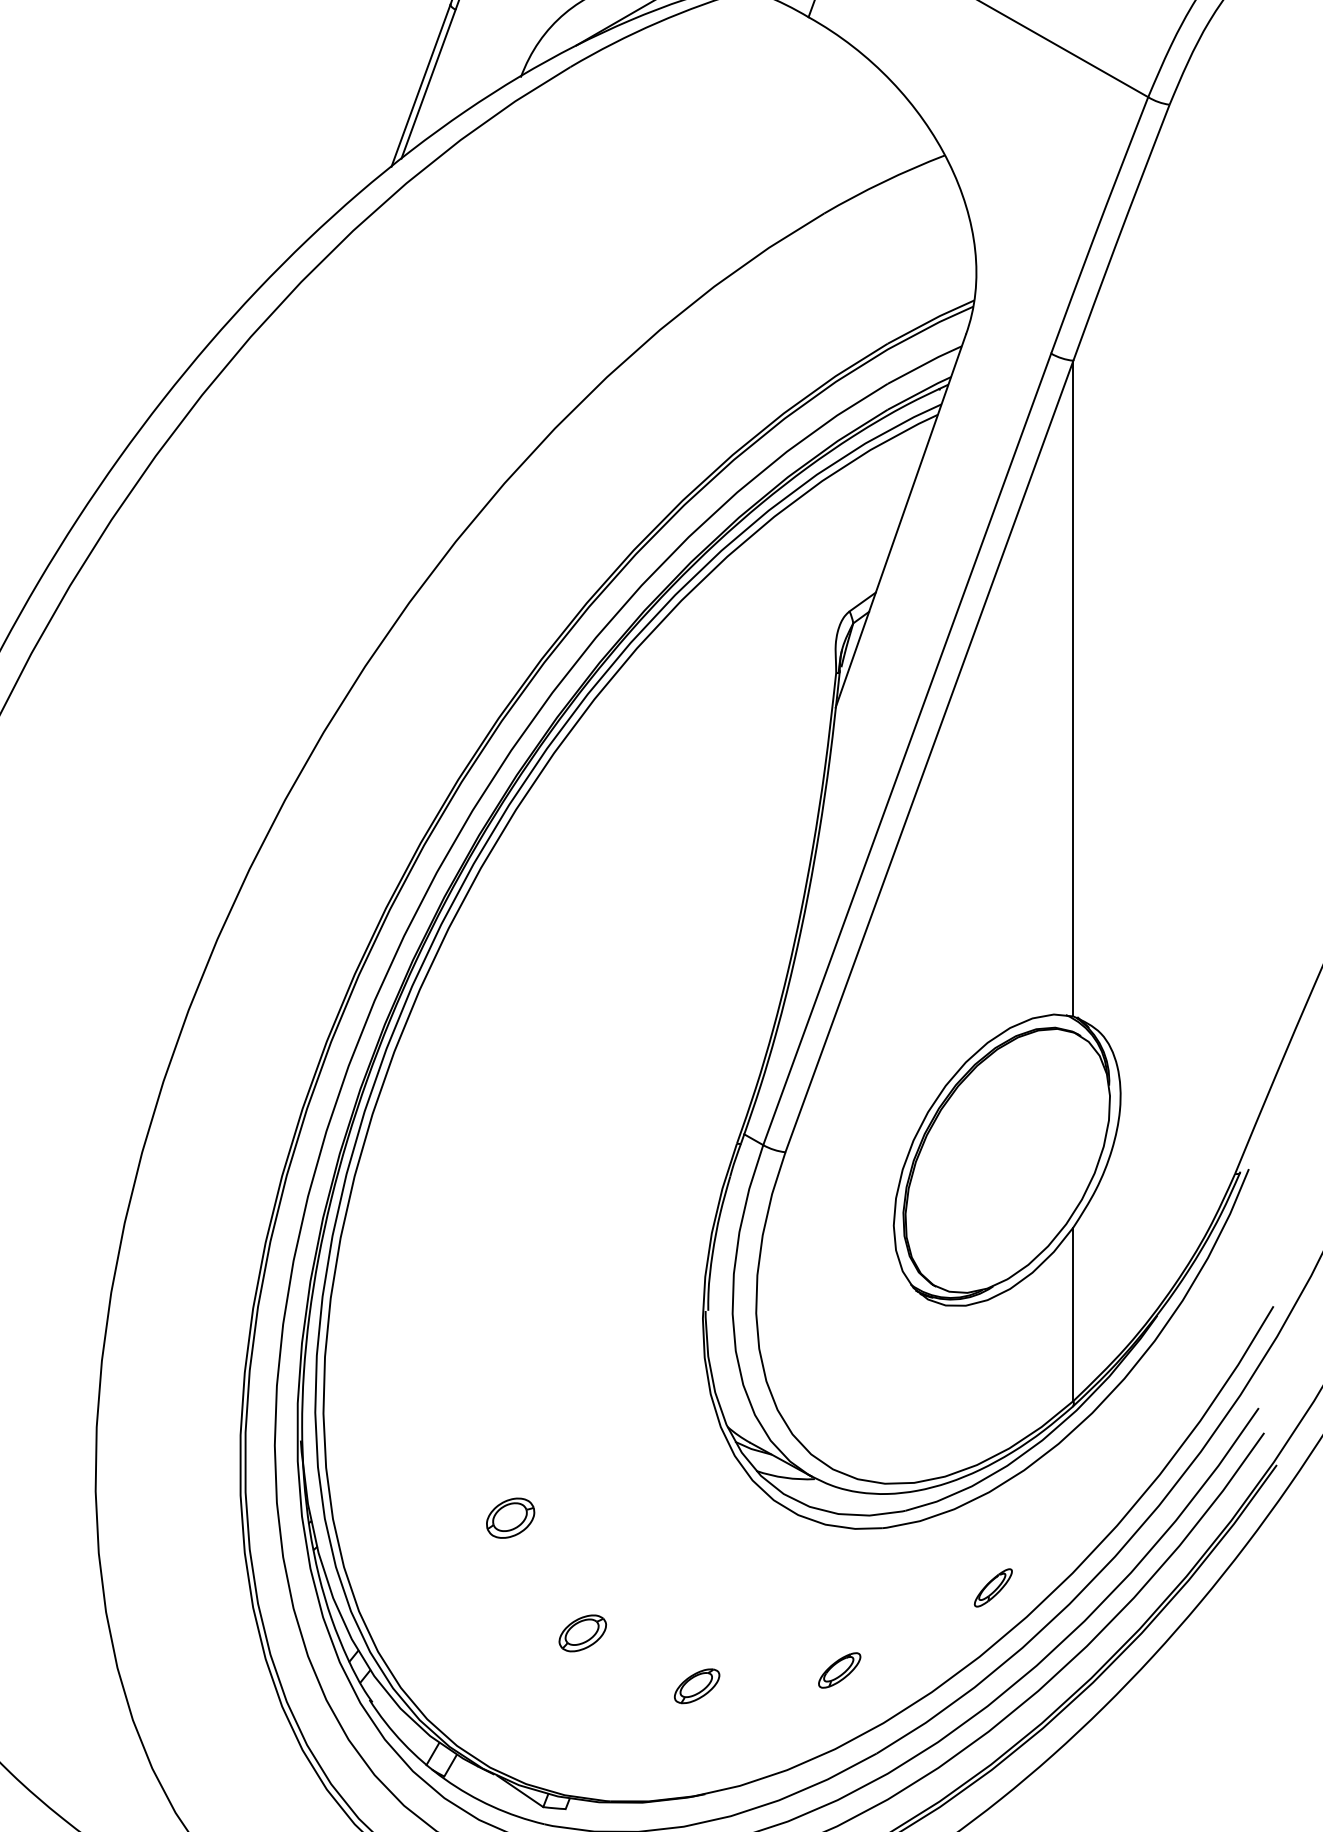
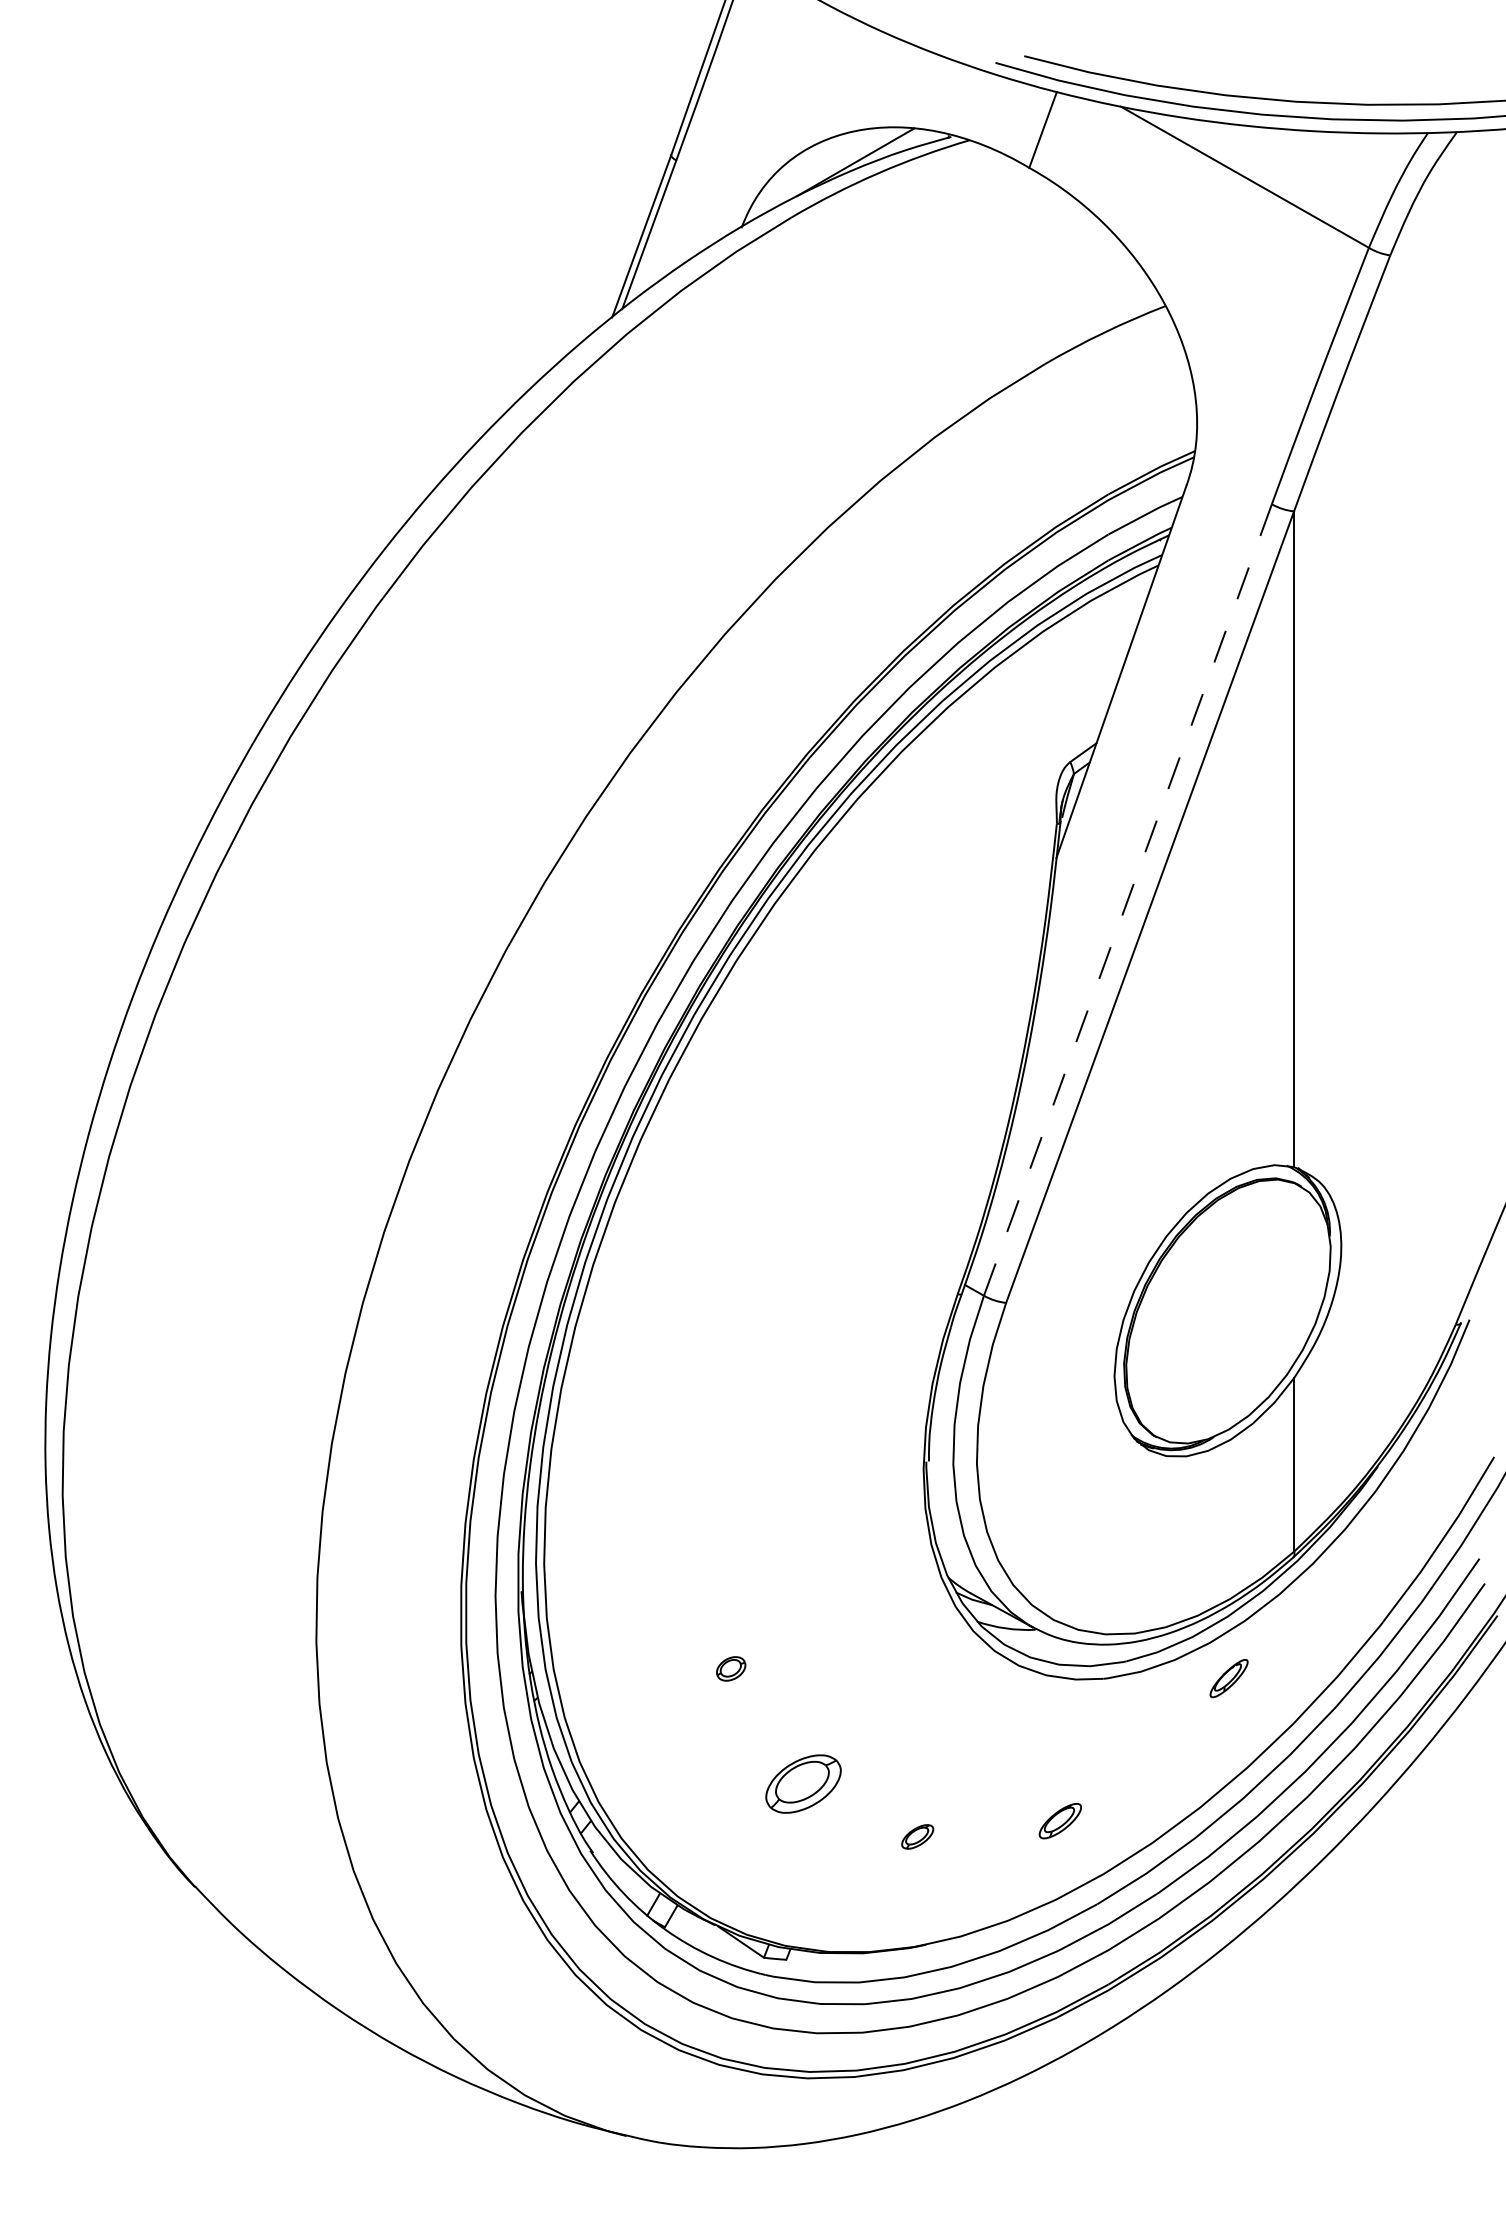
line: (906, 749) -> (1127, 900), solid -> dashed
part: (509, 1517) -> (730, 1668), size x0.6
part: (992, 1587) -> (1228, 1678), moved
part: (582, 1632) -> (803, 1783), size x1.6
part: (696, 1685) -> (917, 1836), size x0.7

